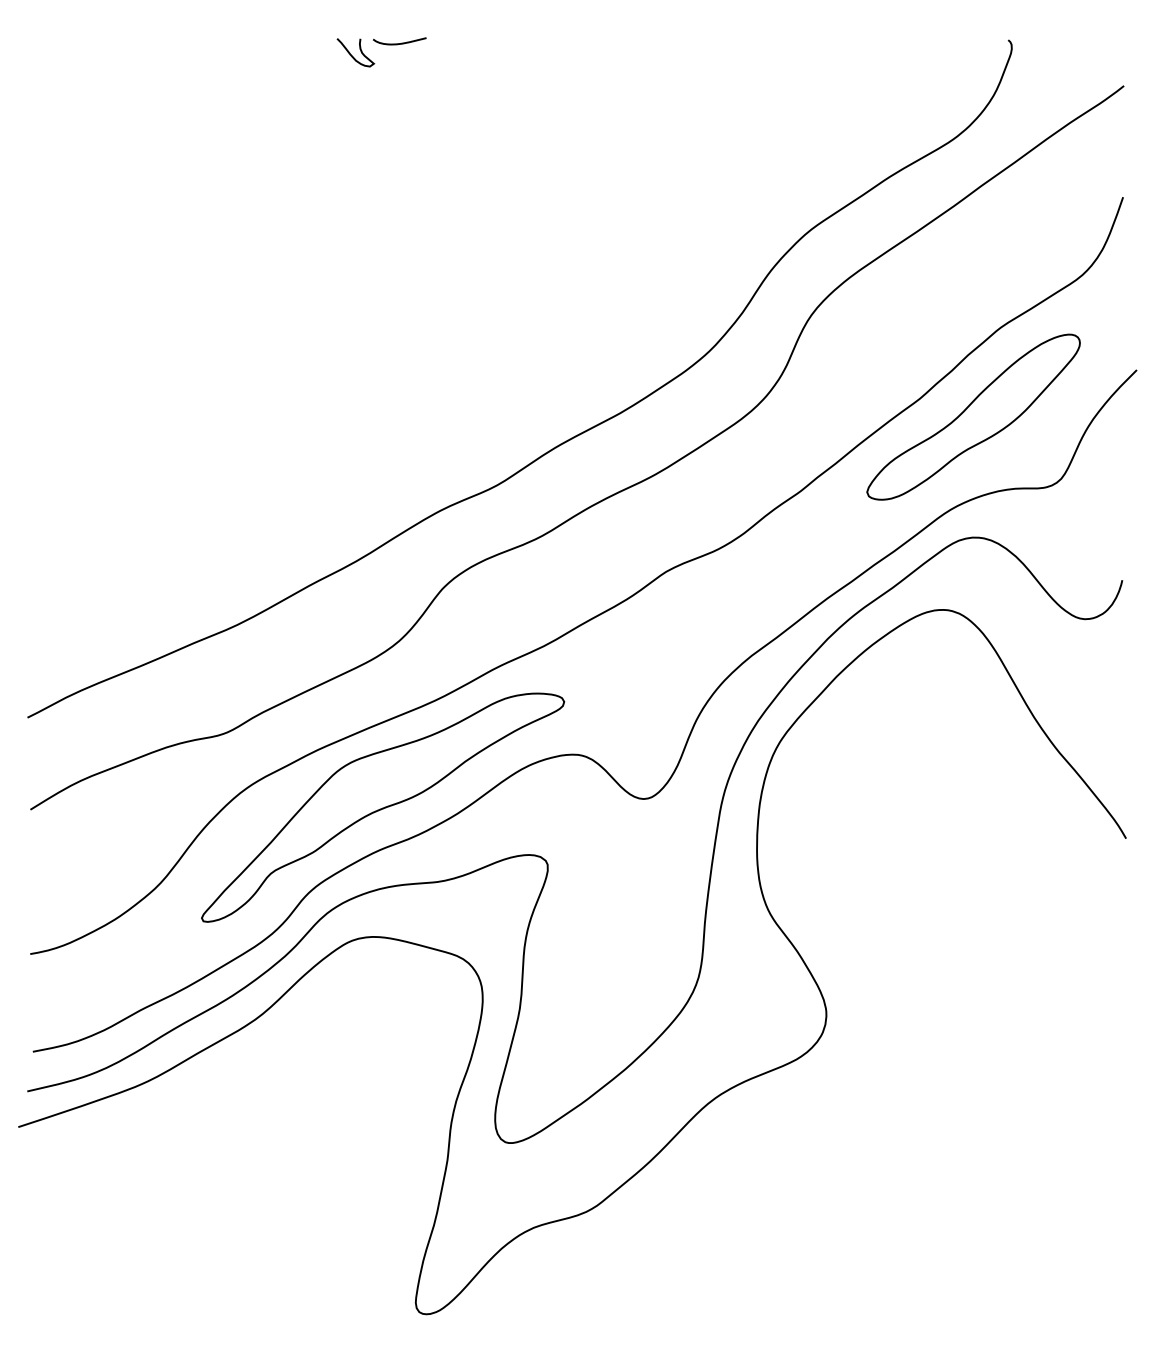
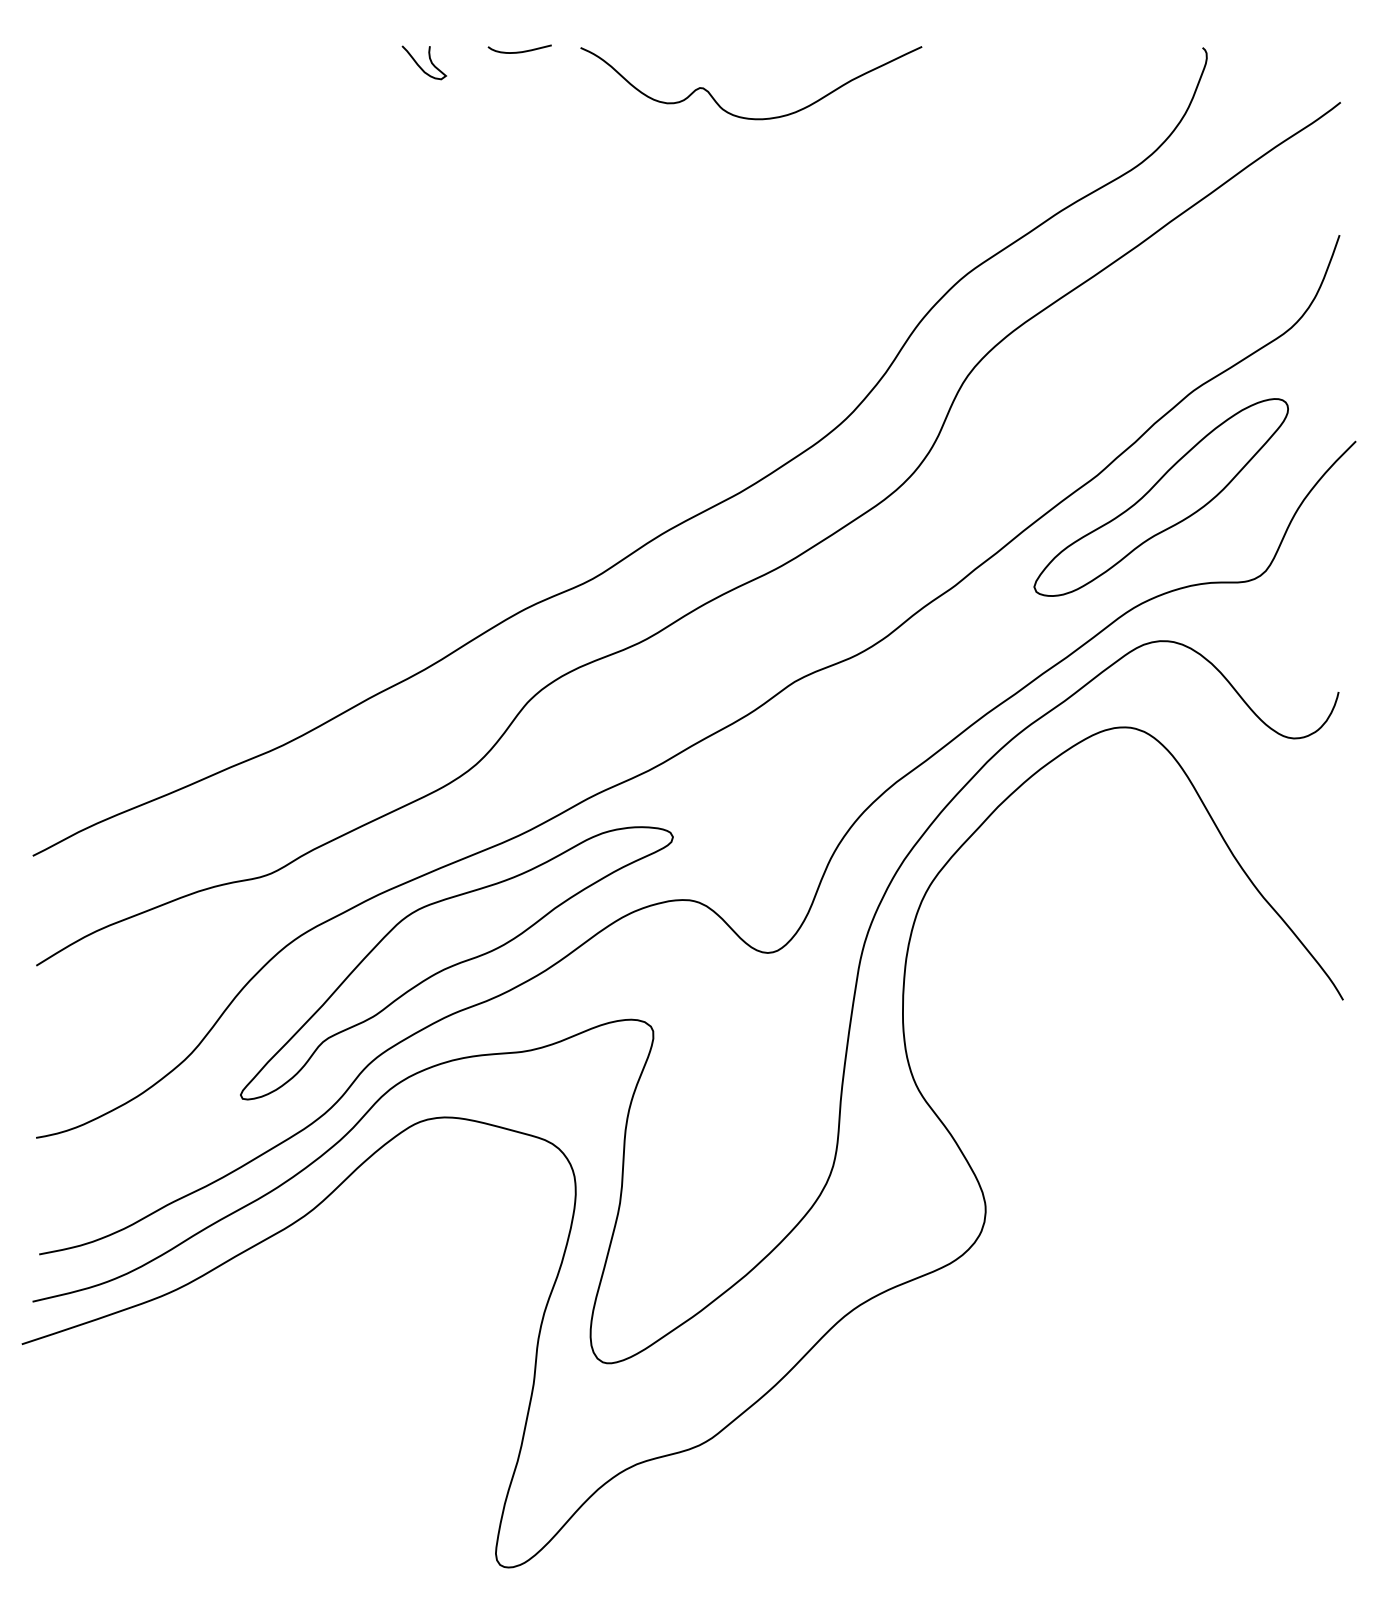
curve: (399, 43) -> (519, 51), moved
curve: (627, 98) -> (748, 117), added

